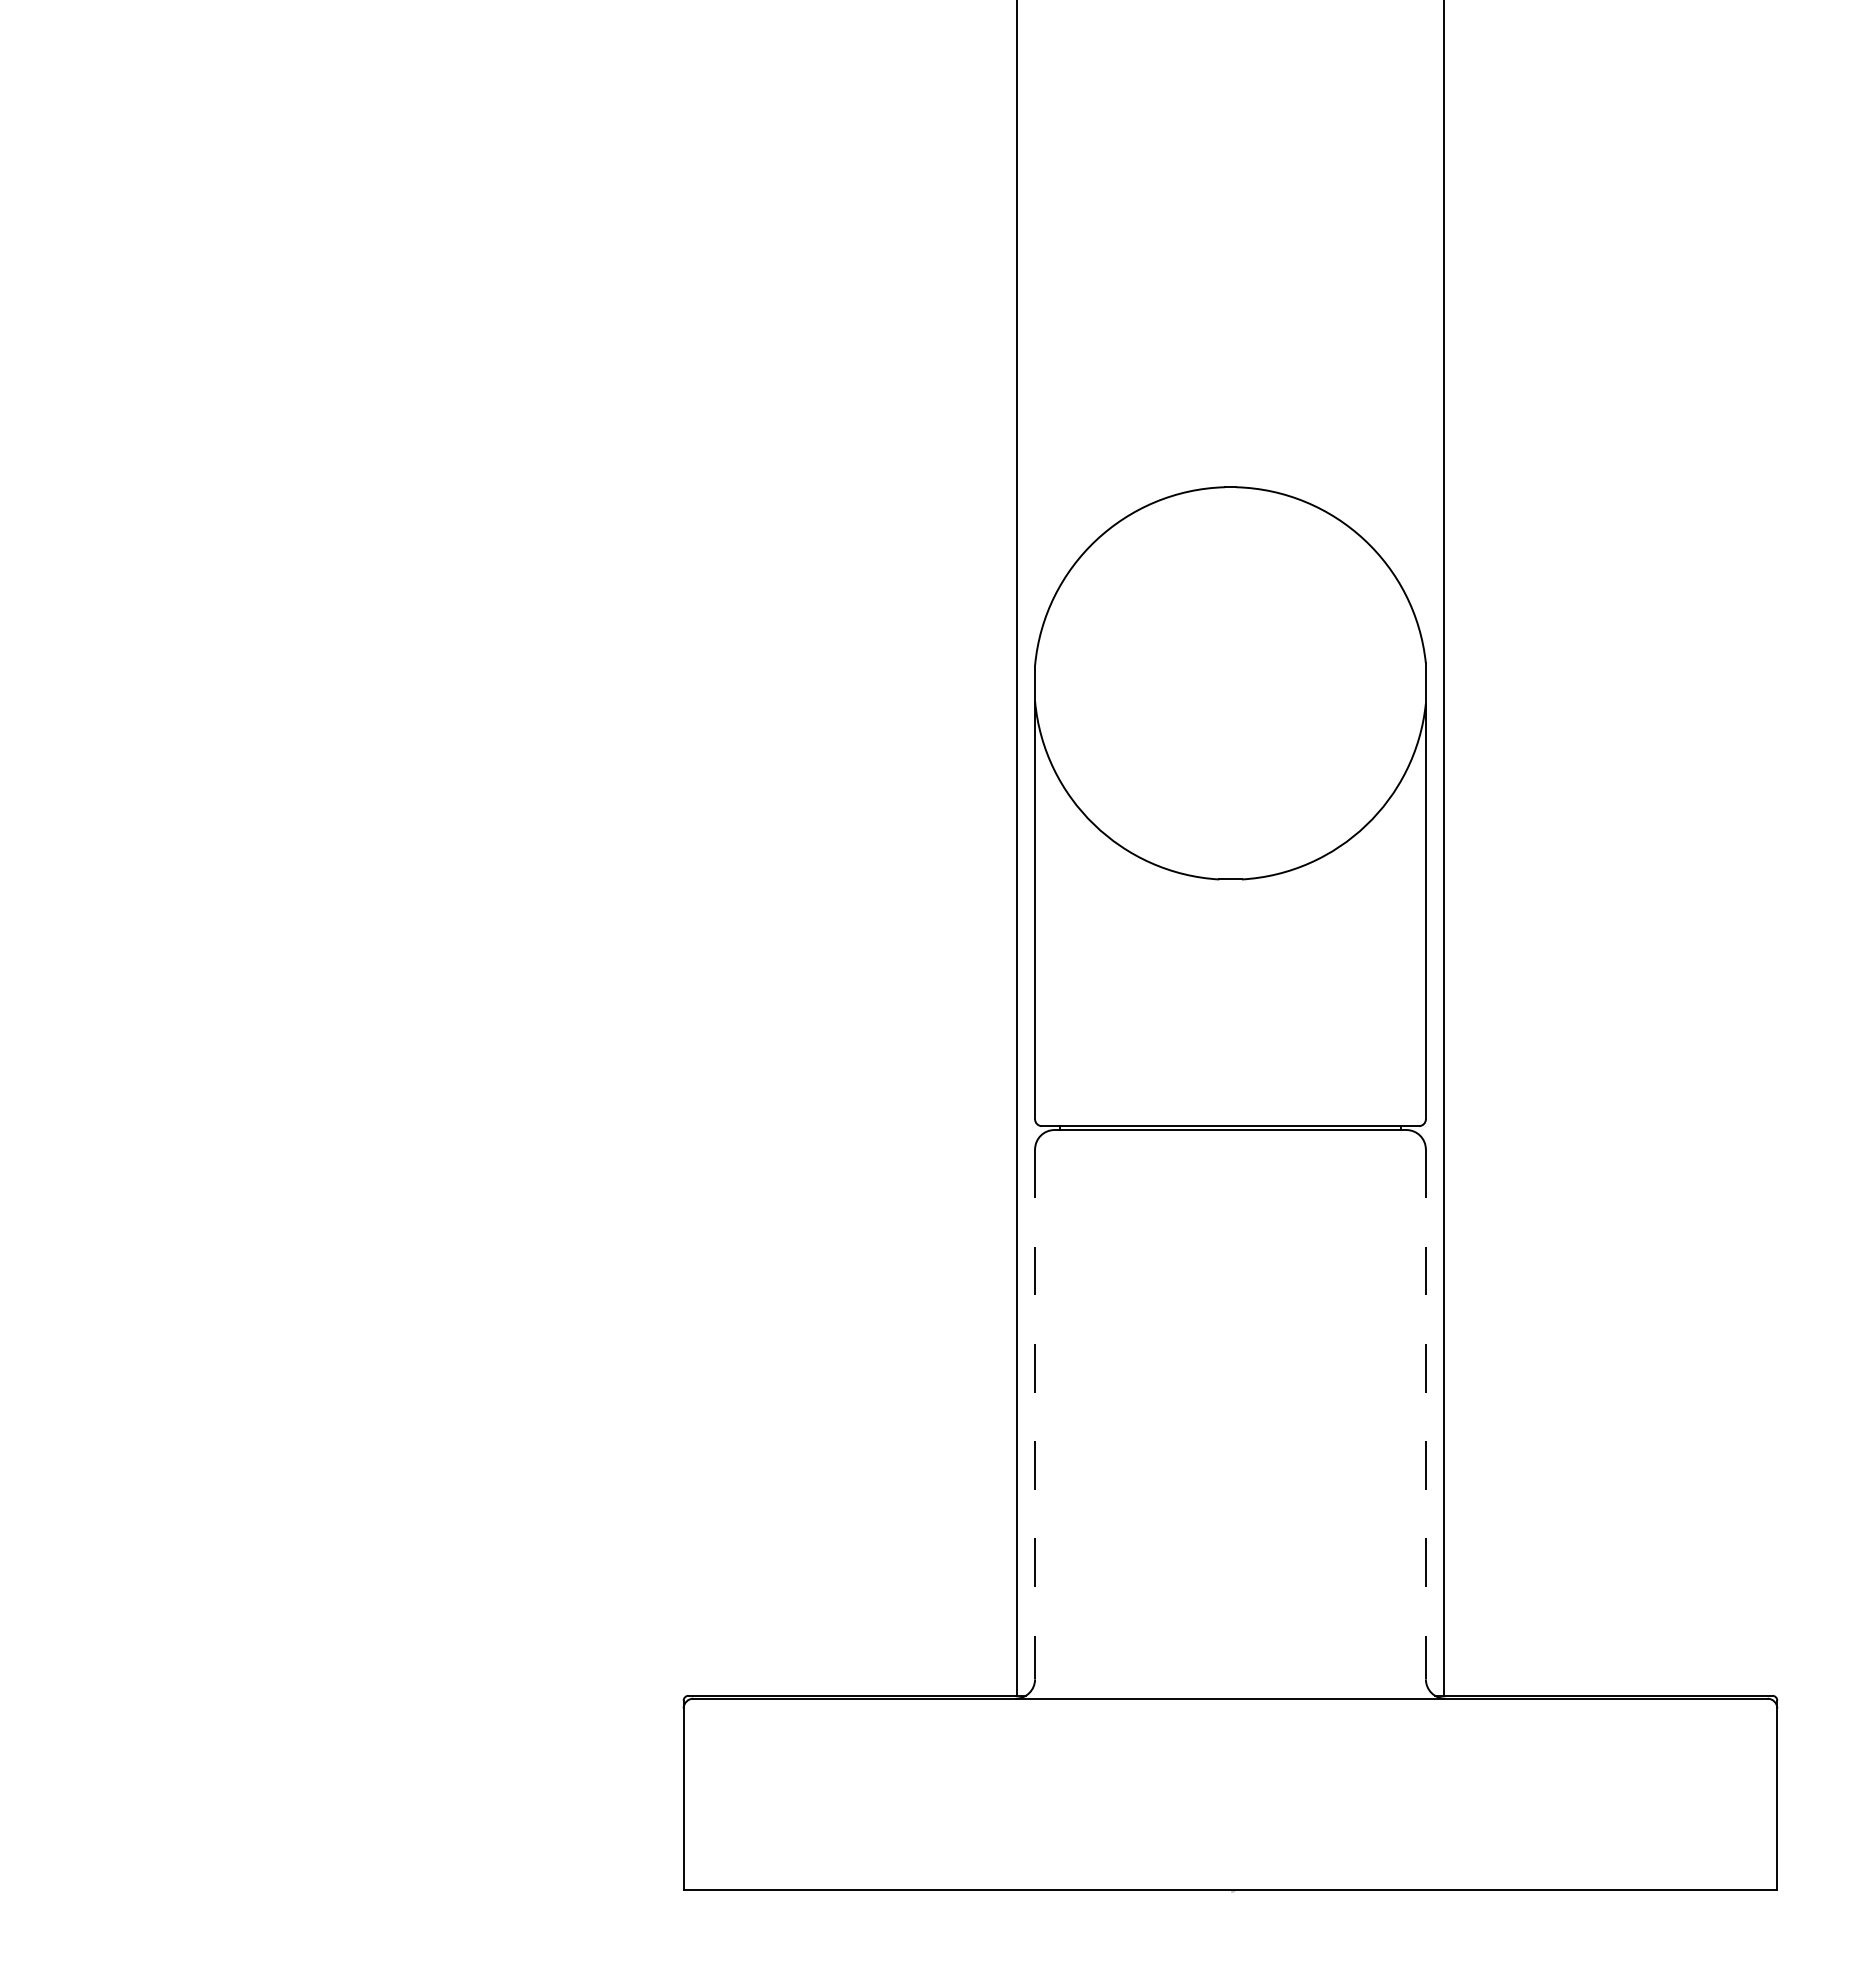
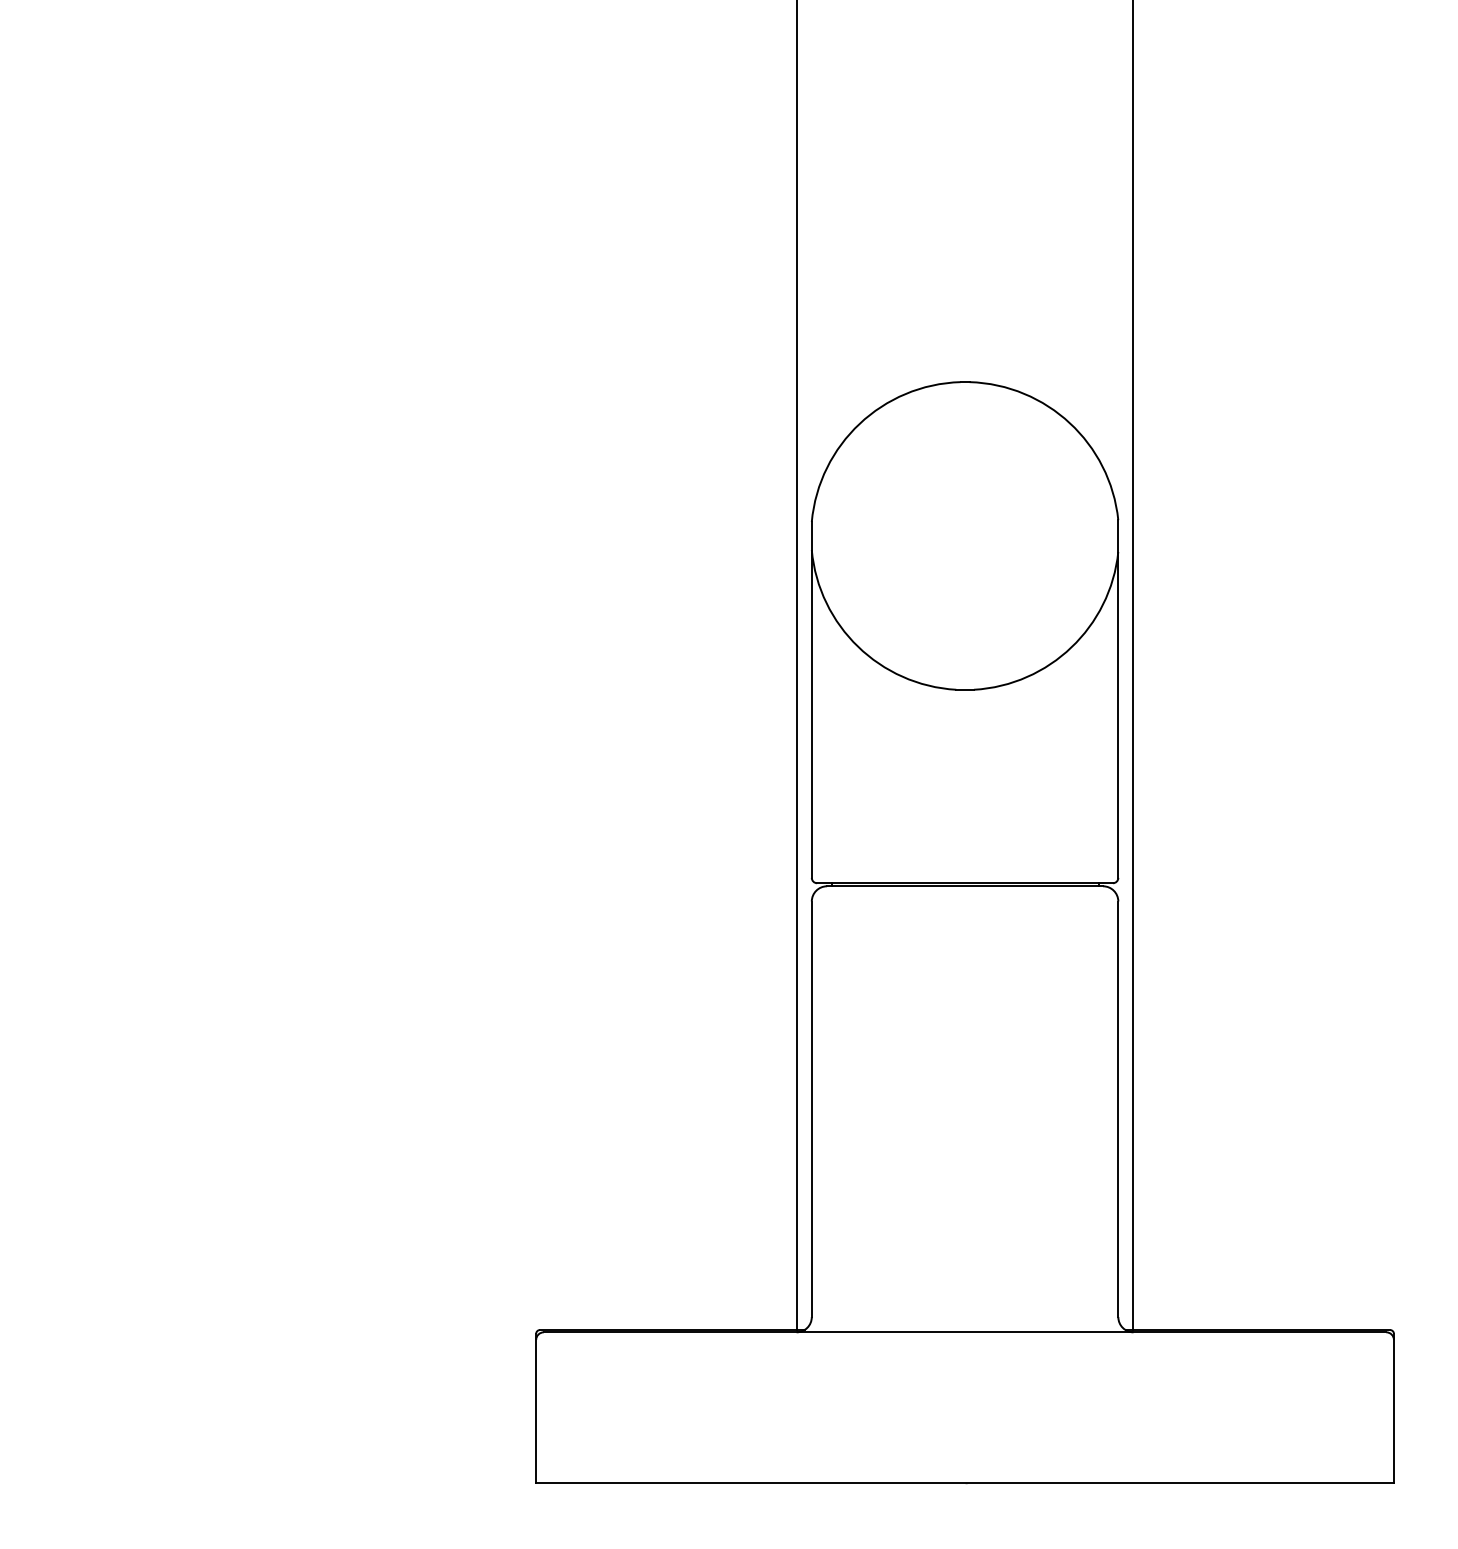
line: (1034, 1414) -> (811, 1109), dashed -> solid
line: (1426, 1414) -> (1118, 1109), dashed -> solid

